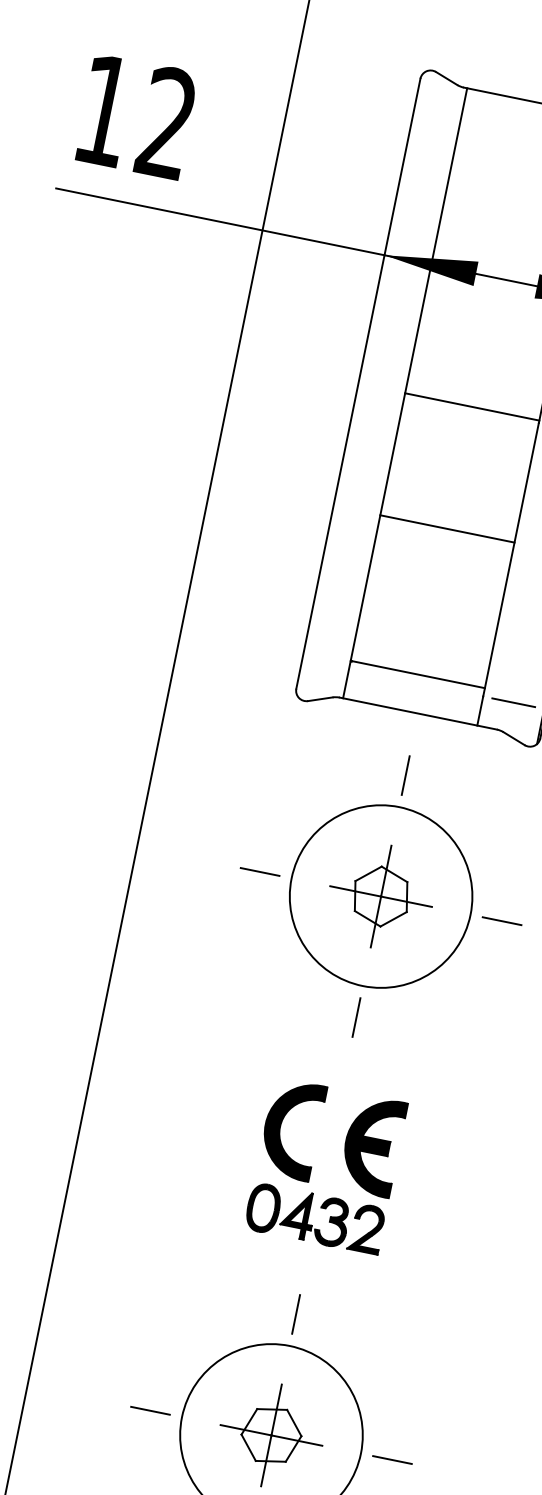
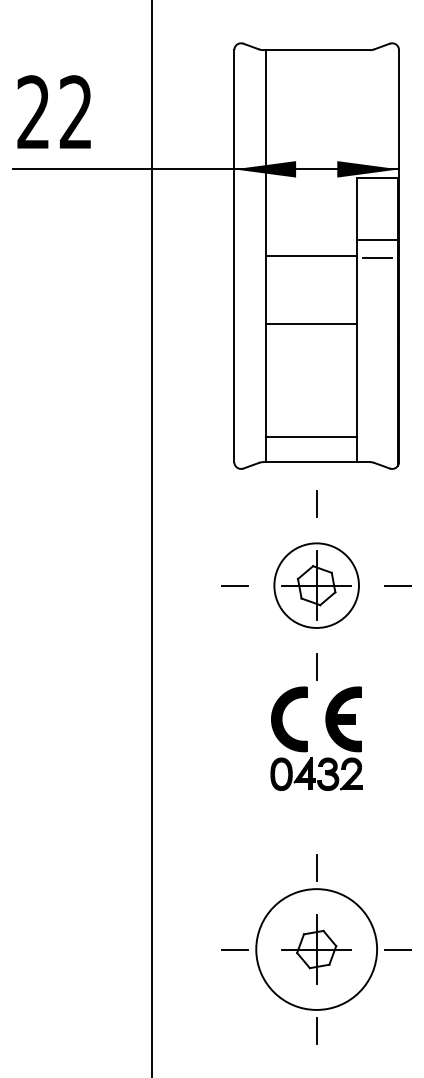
text: (103, 108) -> (32, 111), 12 -> 22
line: (446, 528) -> (310, 323), moved
line: (512, 702) -> (376, 442), removed
circle: (380, 896) -> (316, 585), size x0.7
part: (311, 1167) -> (307, 741), moved

